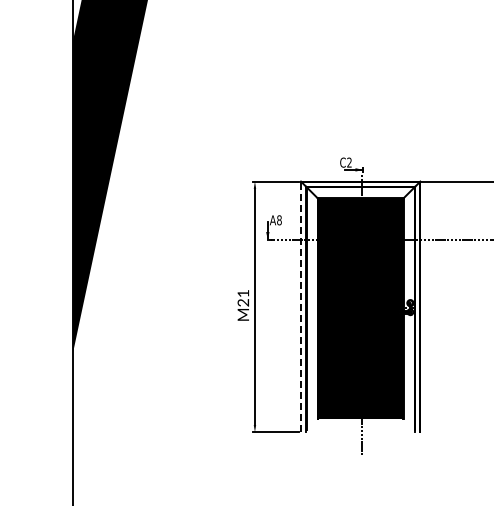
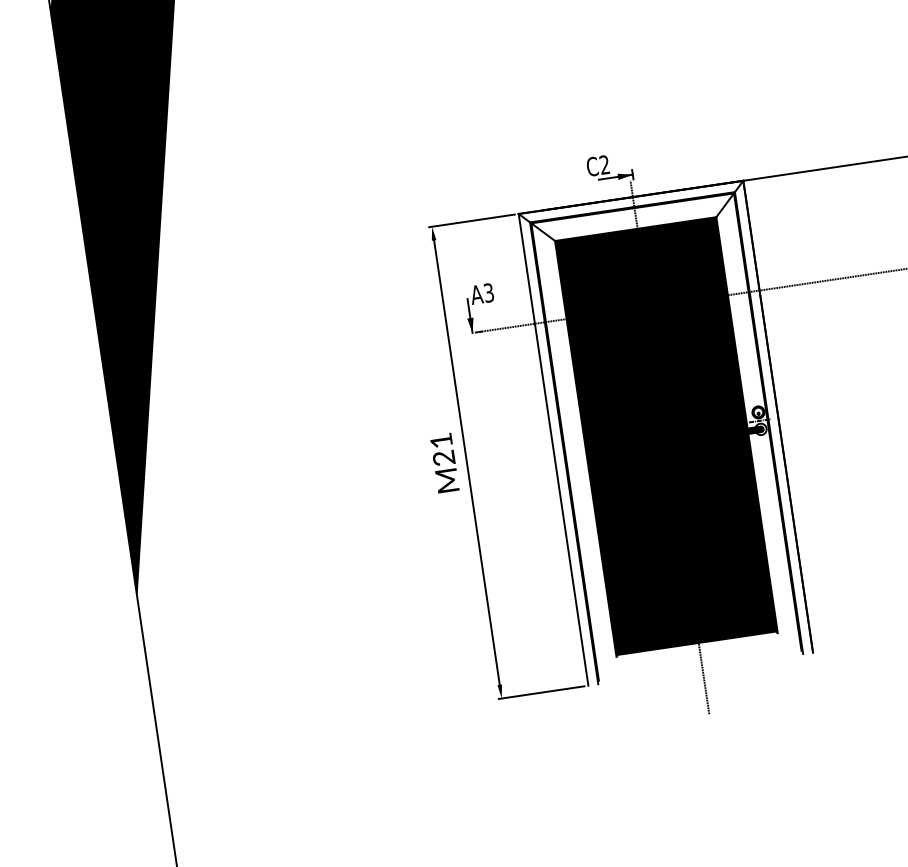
text: (279, 220) -> (489, 293), A8 -> A3
line: (301, 306) -> (554, 448), dashed -> solid

